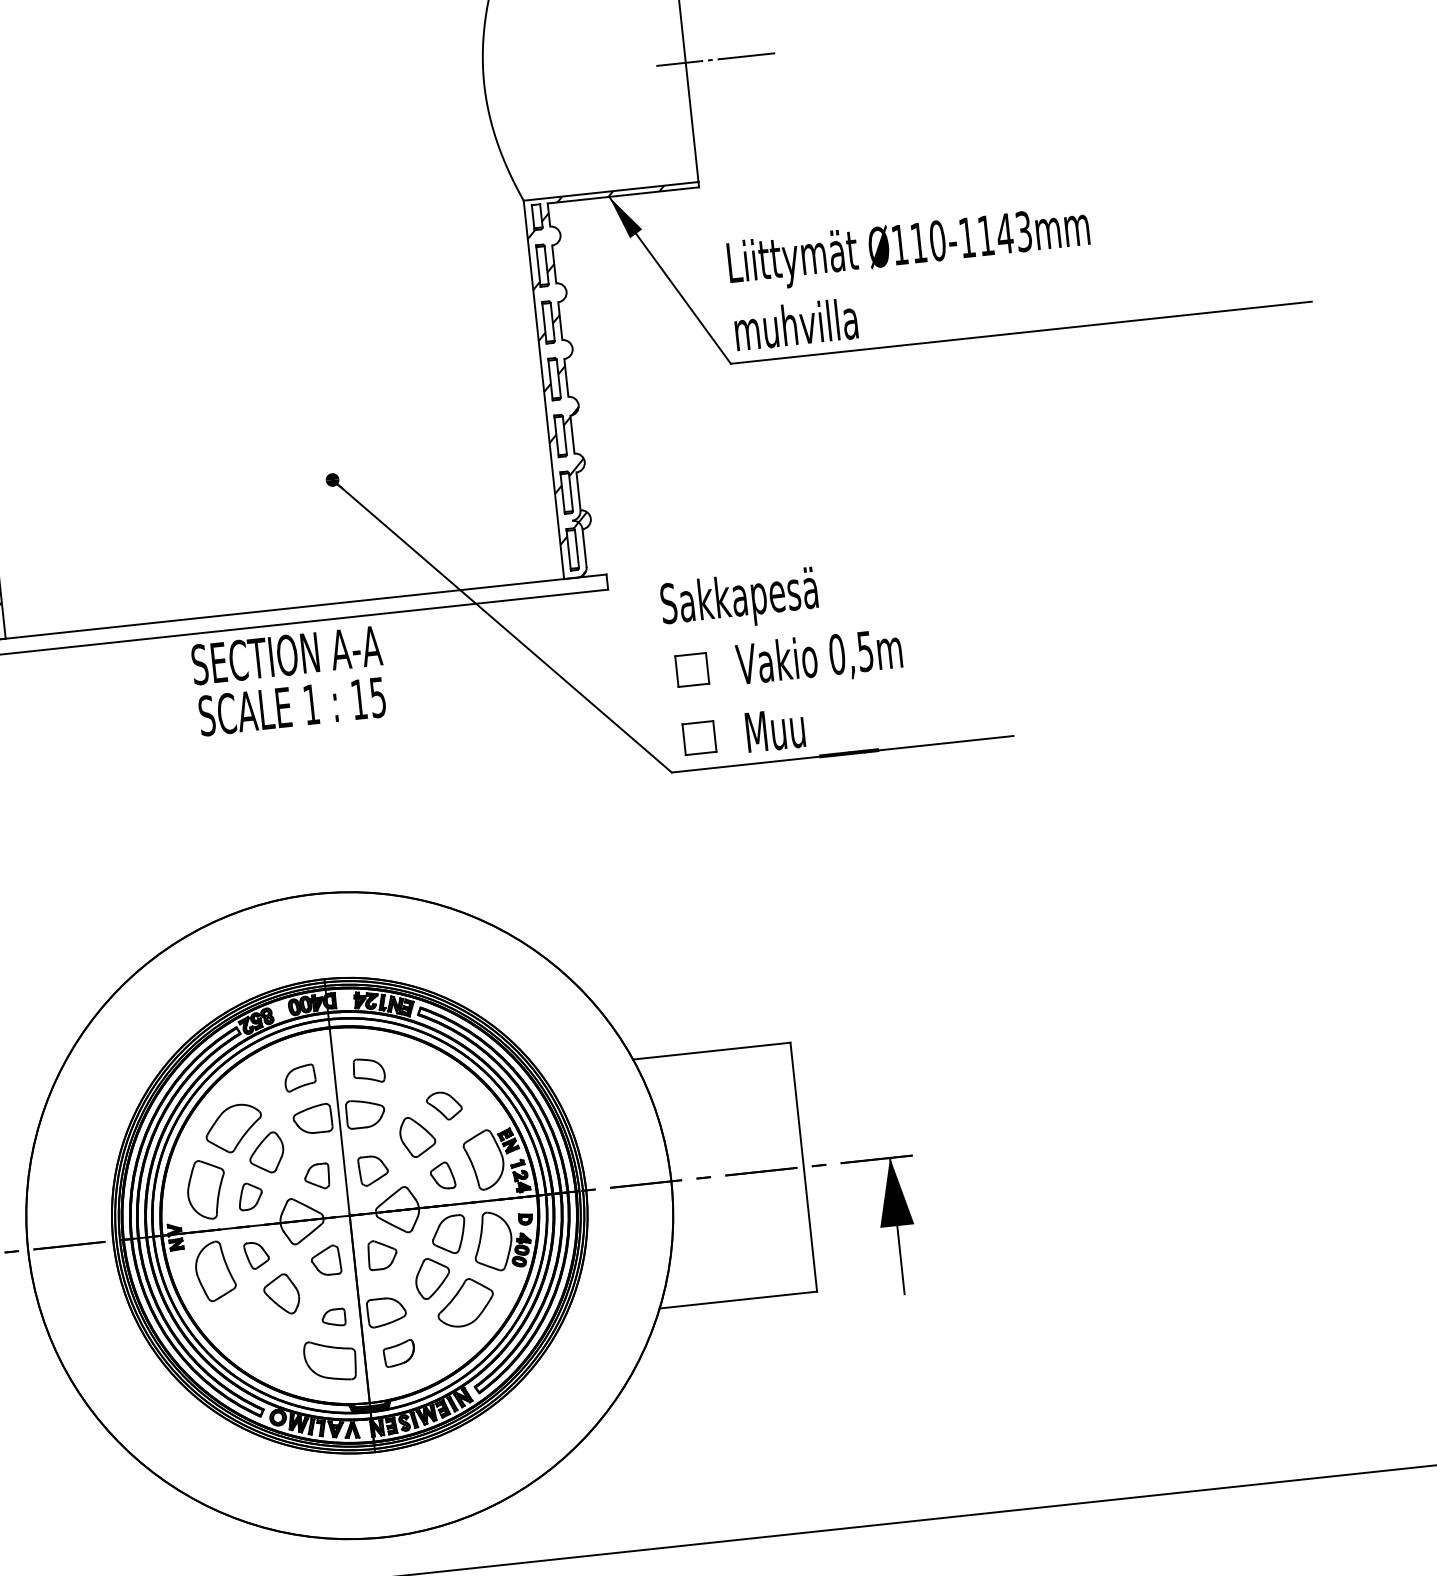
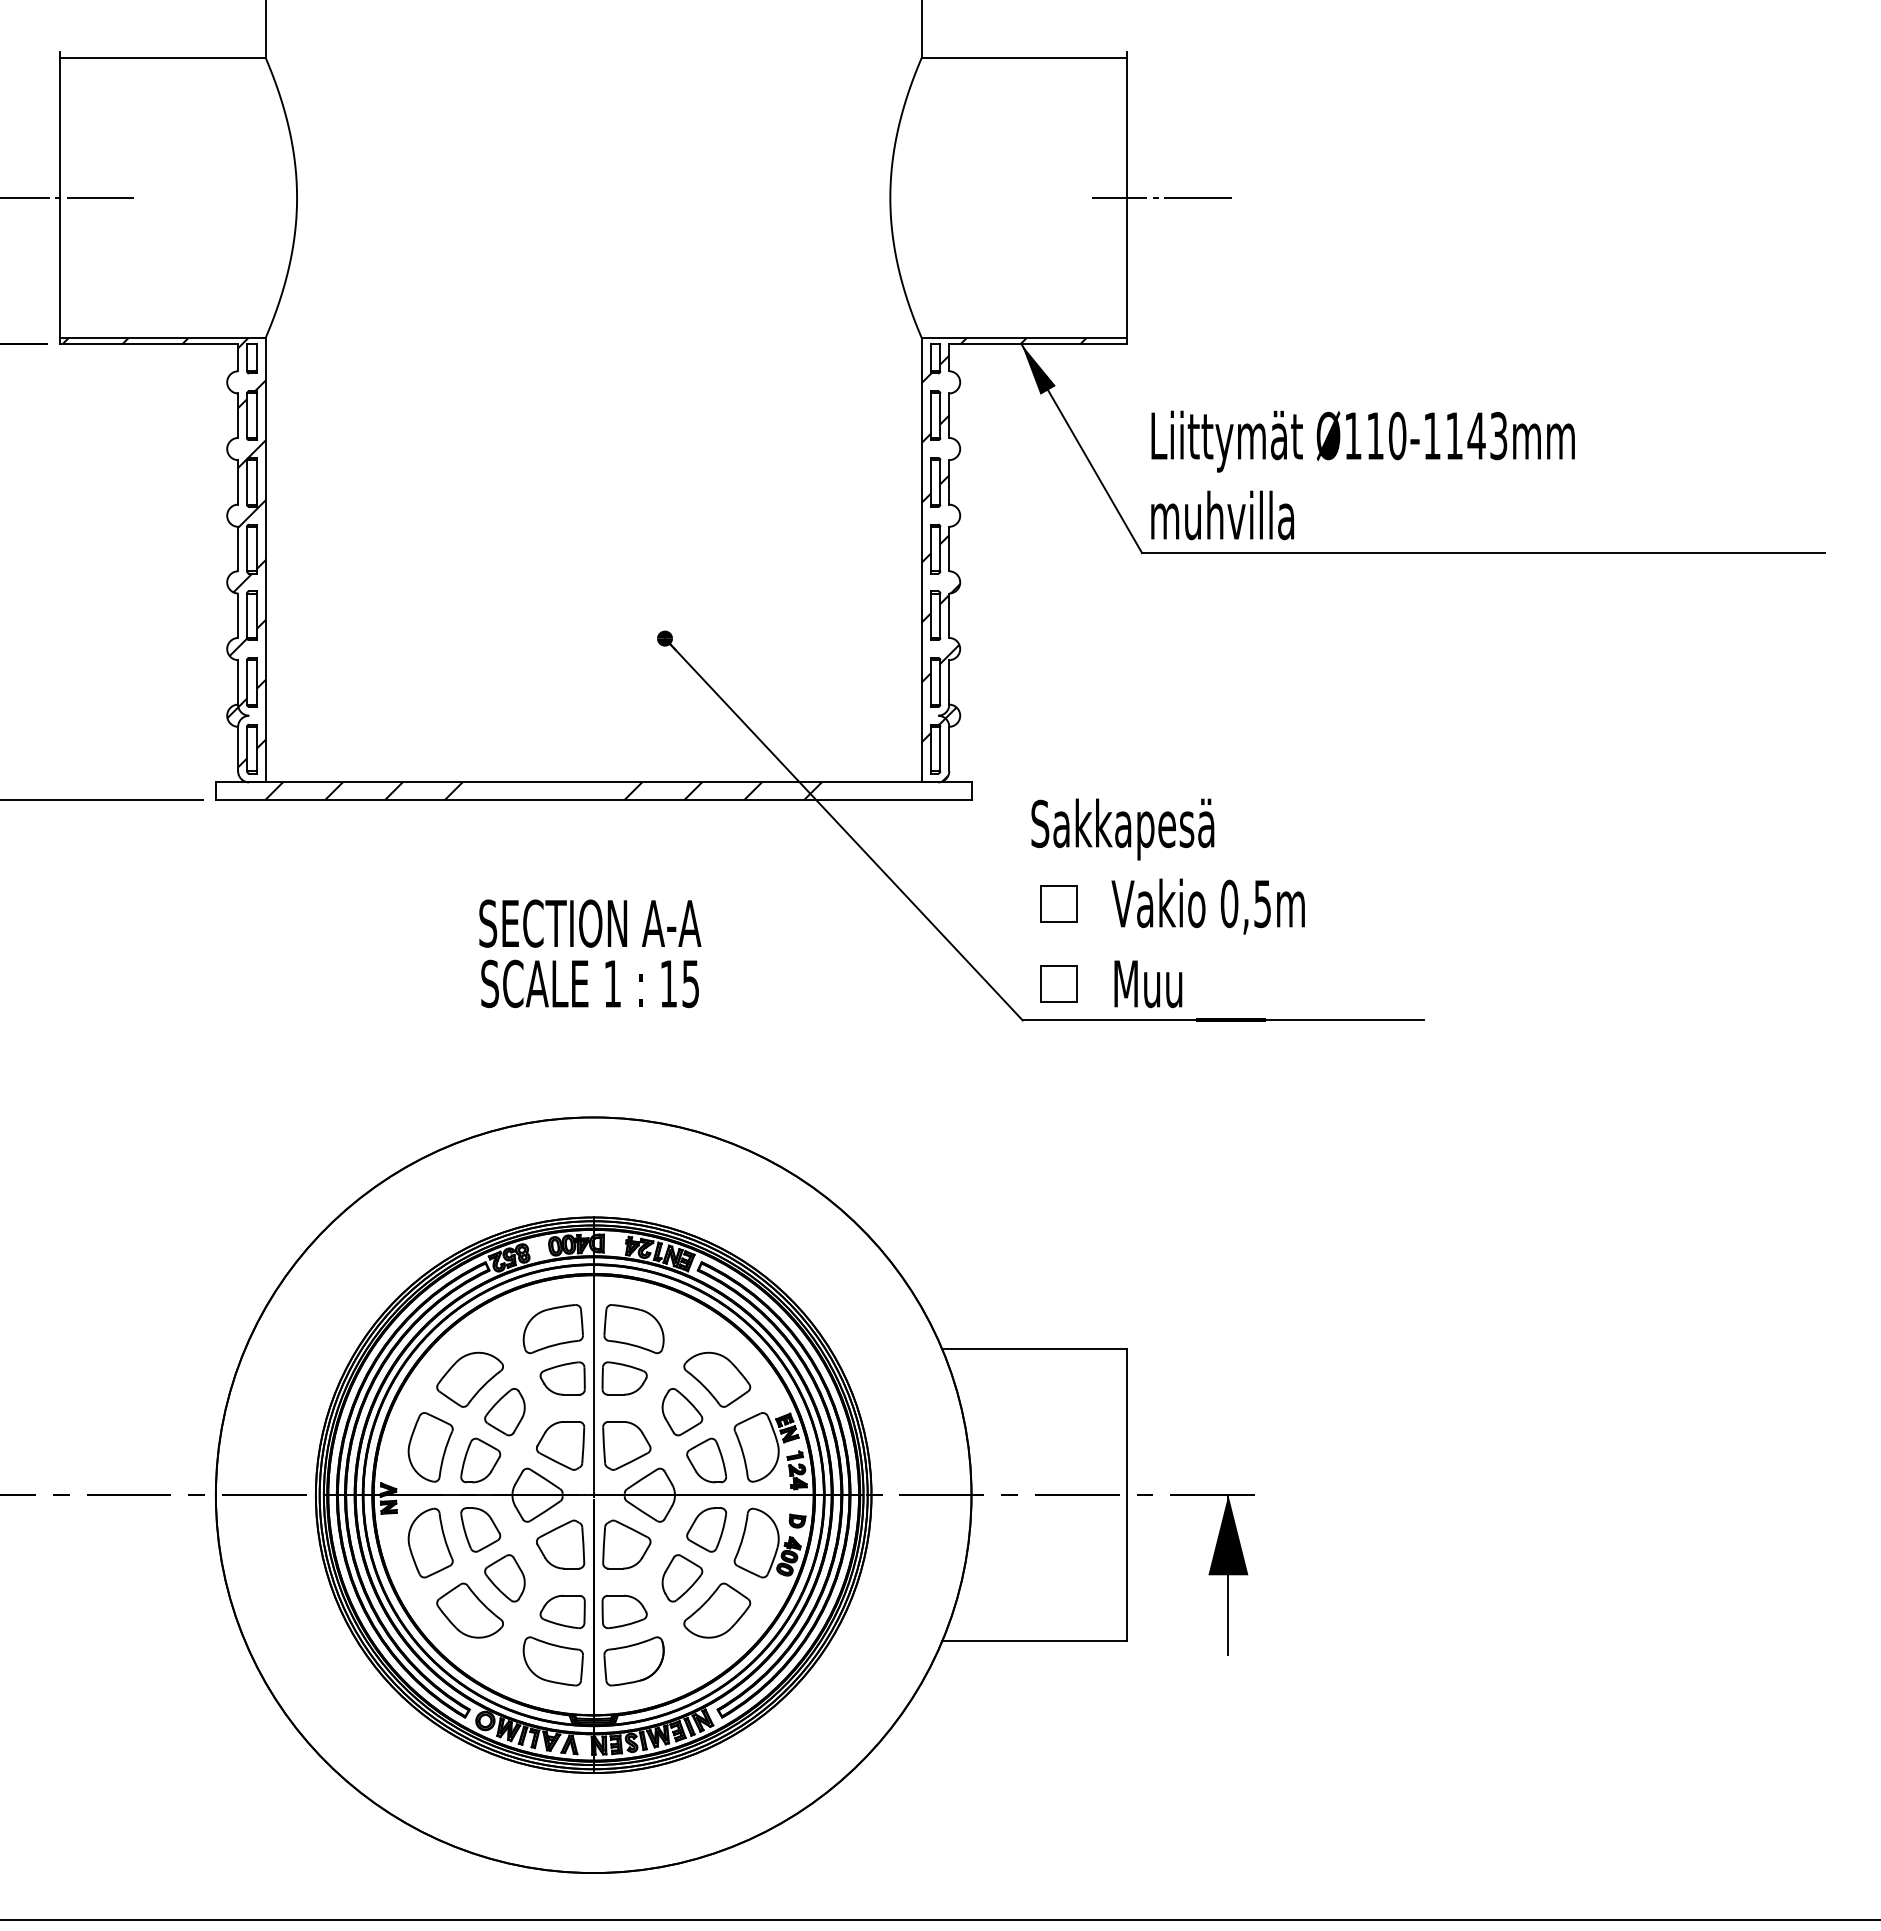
hatch: (243, 621) -> (543, 791), added
text: (289, 680) -> (590, 953), moved
part: (368, 1070) -> (633, 1329), size x1.67
part: (299, 1078) -> (552, 1329), size x1.67
part: (444, 1105) -> (717, 1379), size x1.67
part: (373, 1170) -> (626, 1445), size x1.43
part: (442, 1175) -> (706, 1460), size x1.43
part: (316, 1176) -> (560, 1445), size x1.67
part: (250, 1196) -> (480, 1460), size x1.43
part: (382, 1254) -> (626, 1544), size x1.43
part: (256, 1255) -> (480, 1529), size x1.43
part: (325, 1260) -> (560, 1544), size x1.43
part: (333, 1317) -> (562, 1611), size x1.67
part: (254, 1325) -> (469, 1610), added
part: (398, 1353) -> (633, 1661), size x1.67

